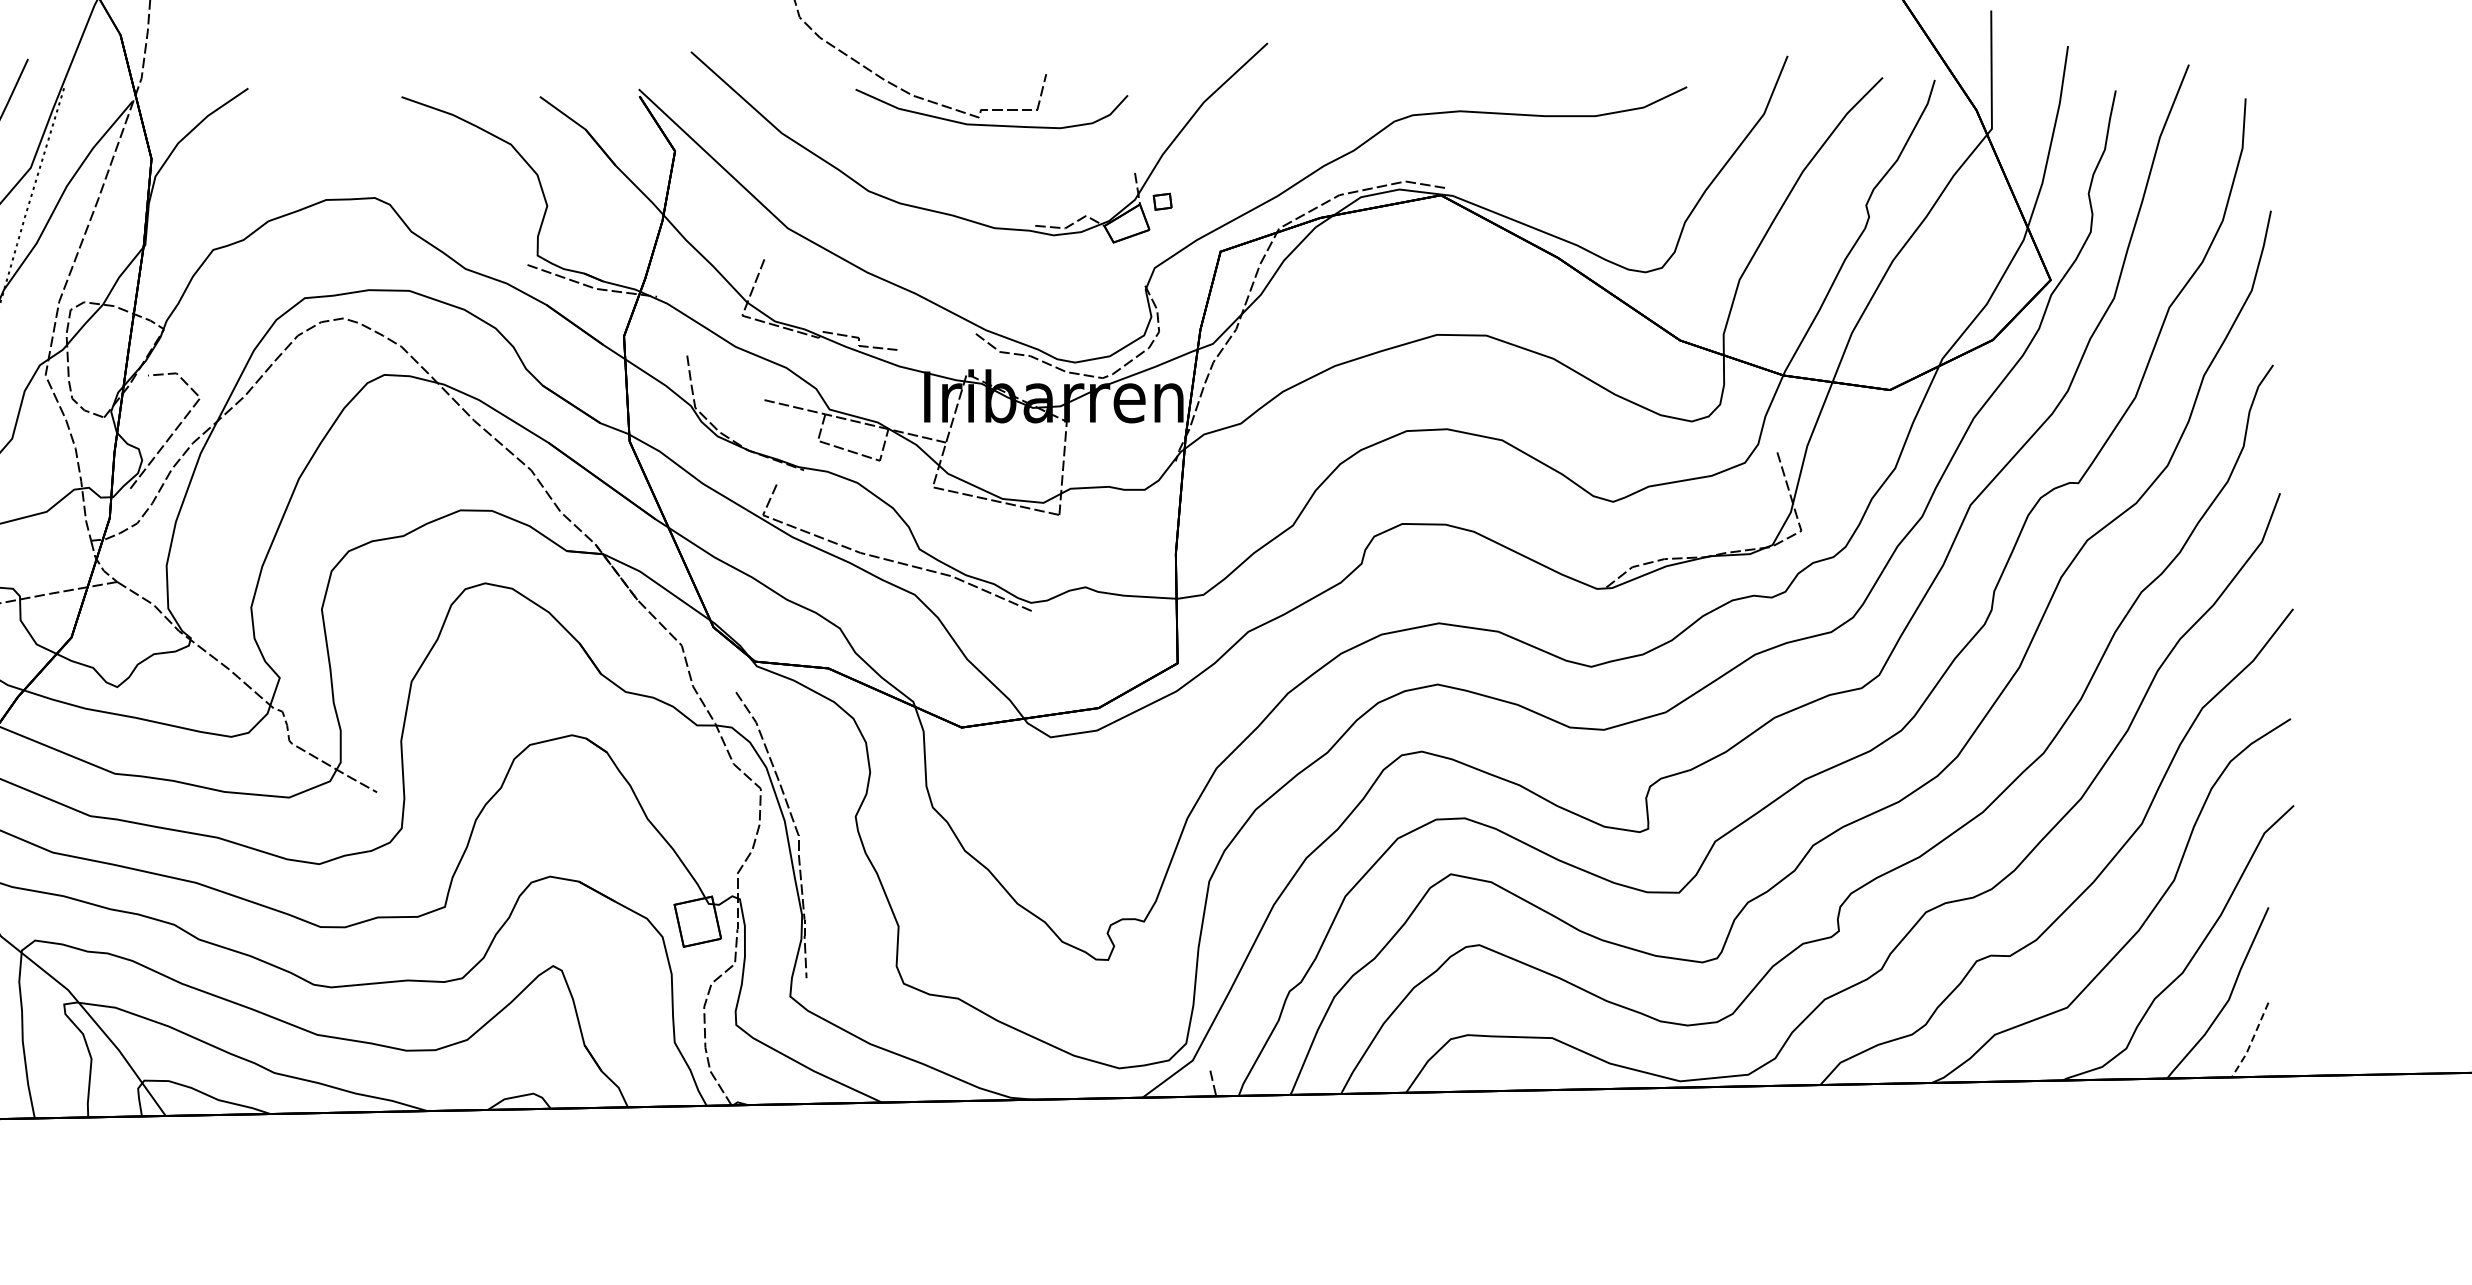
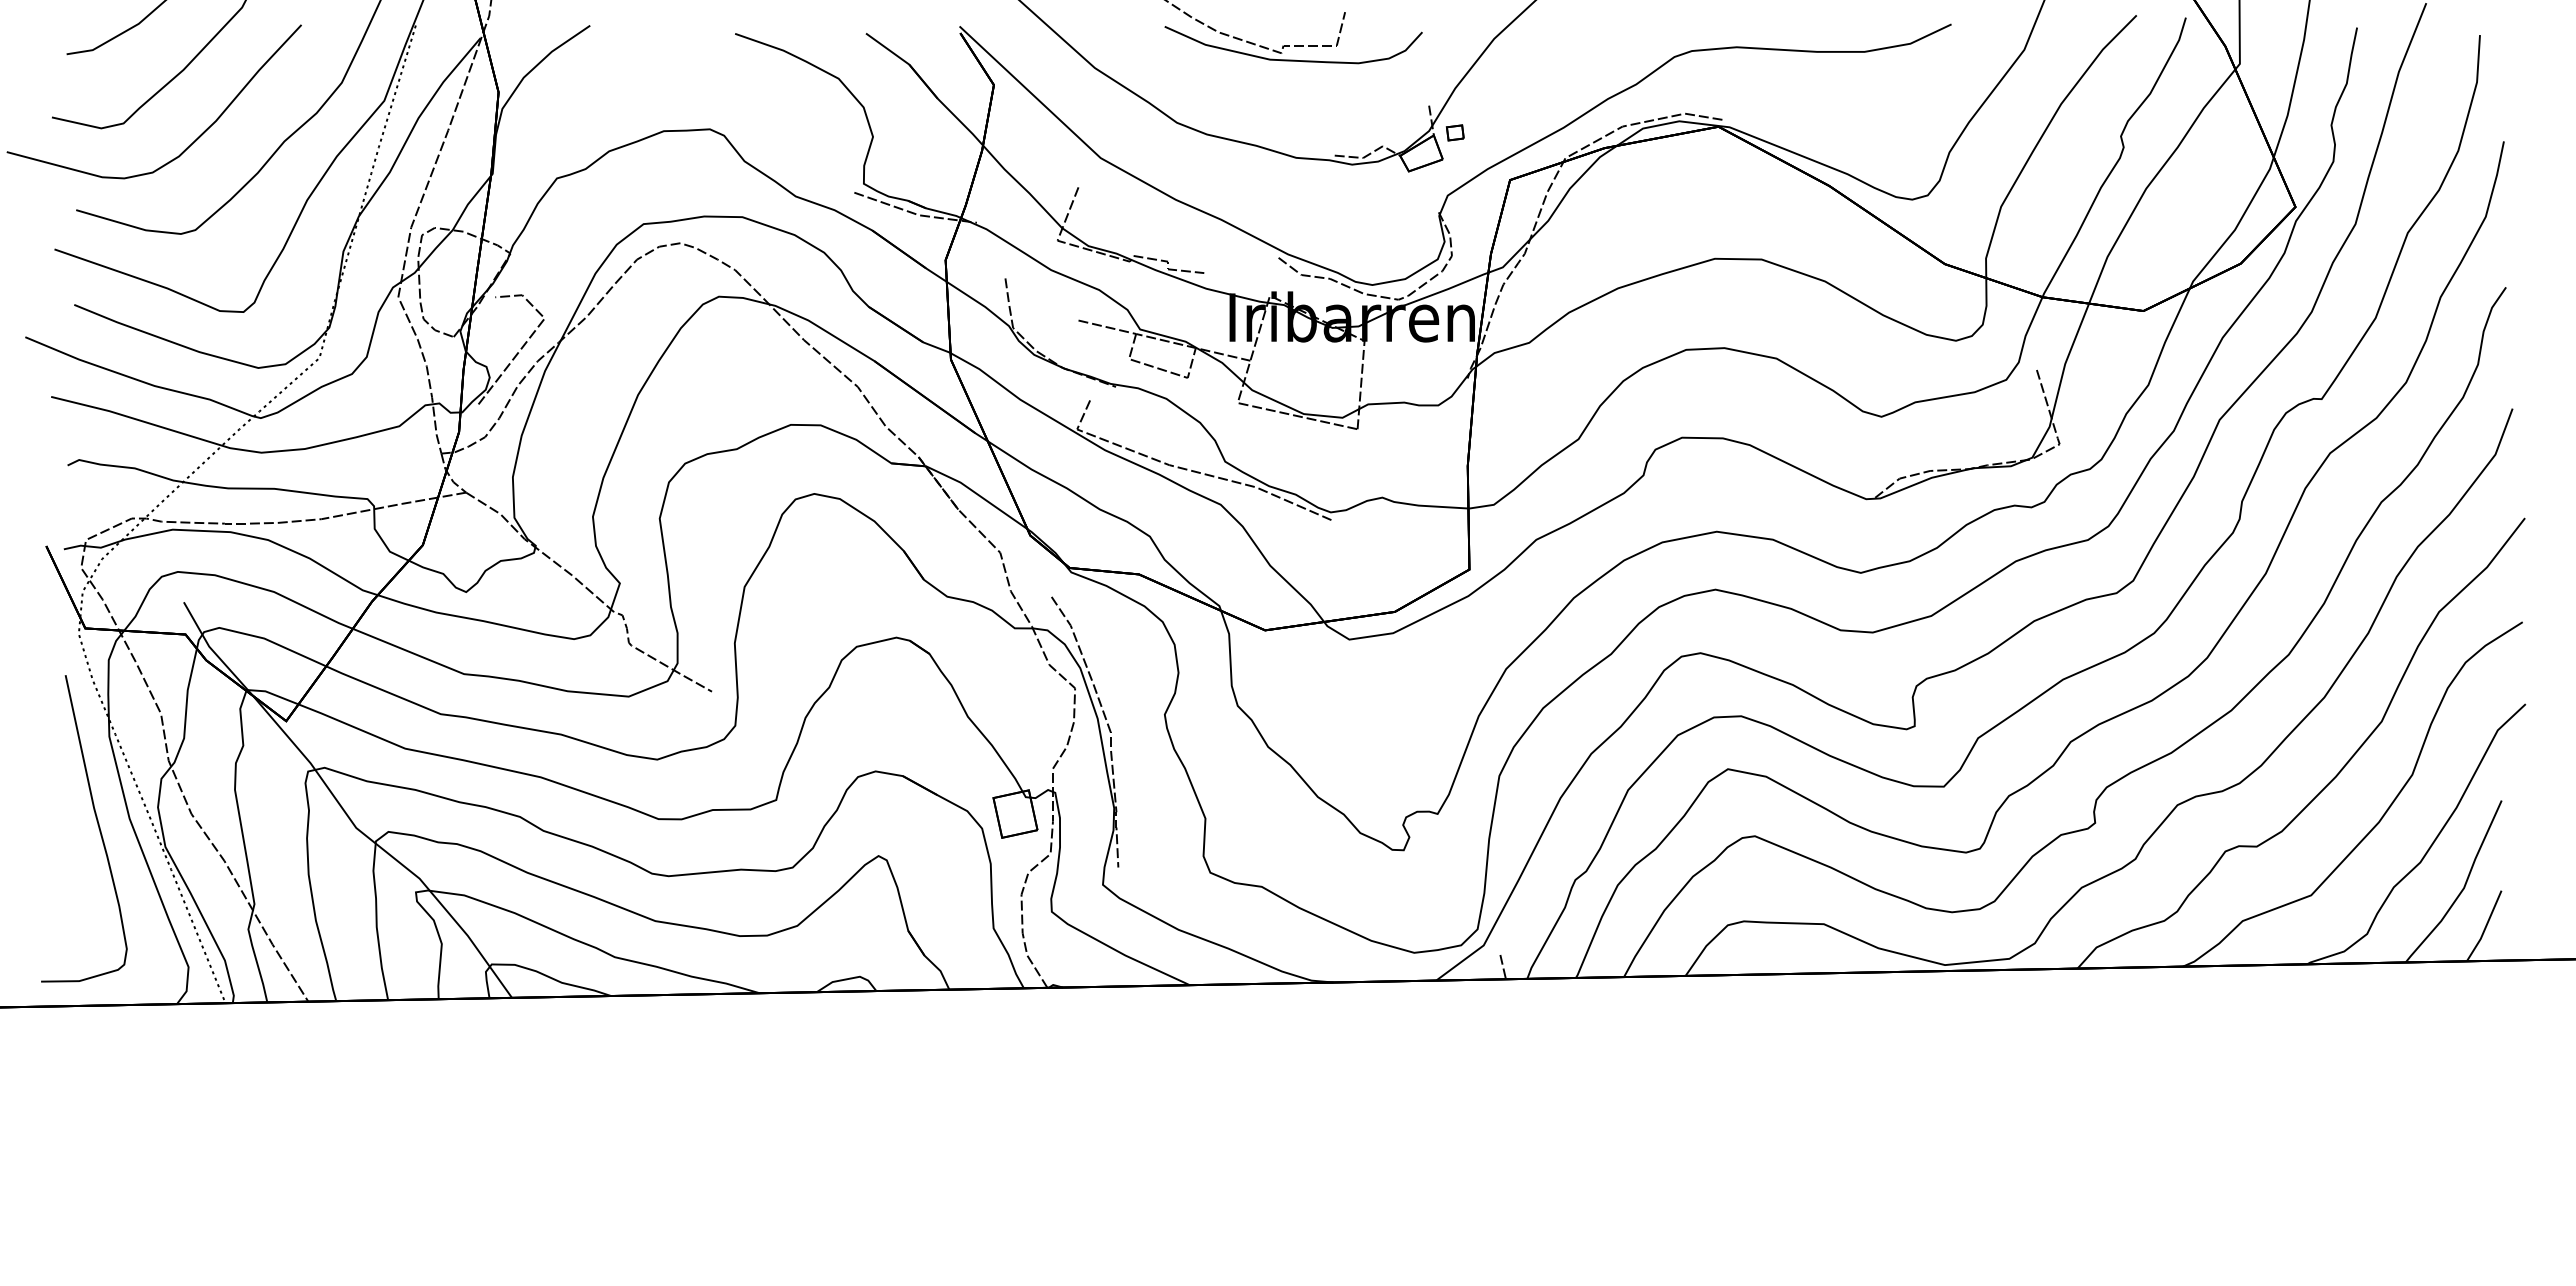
line: (2251, 1042) -> (2485, 928), dashed -> solid

